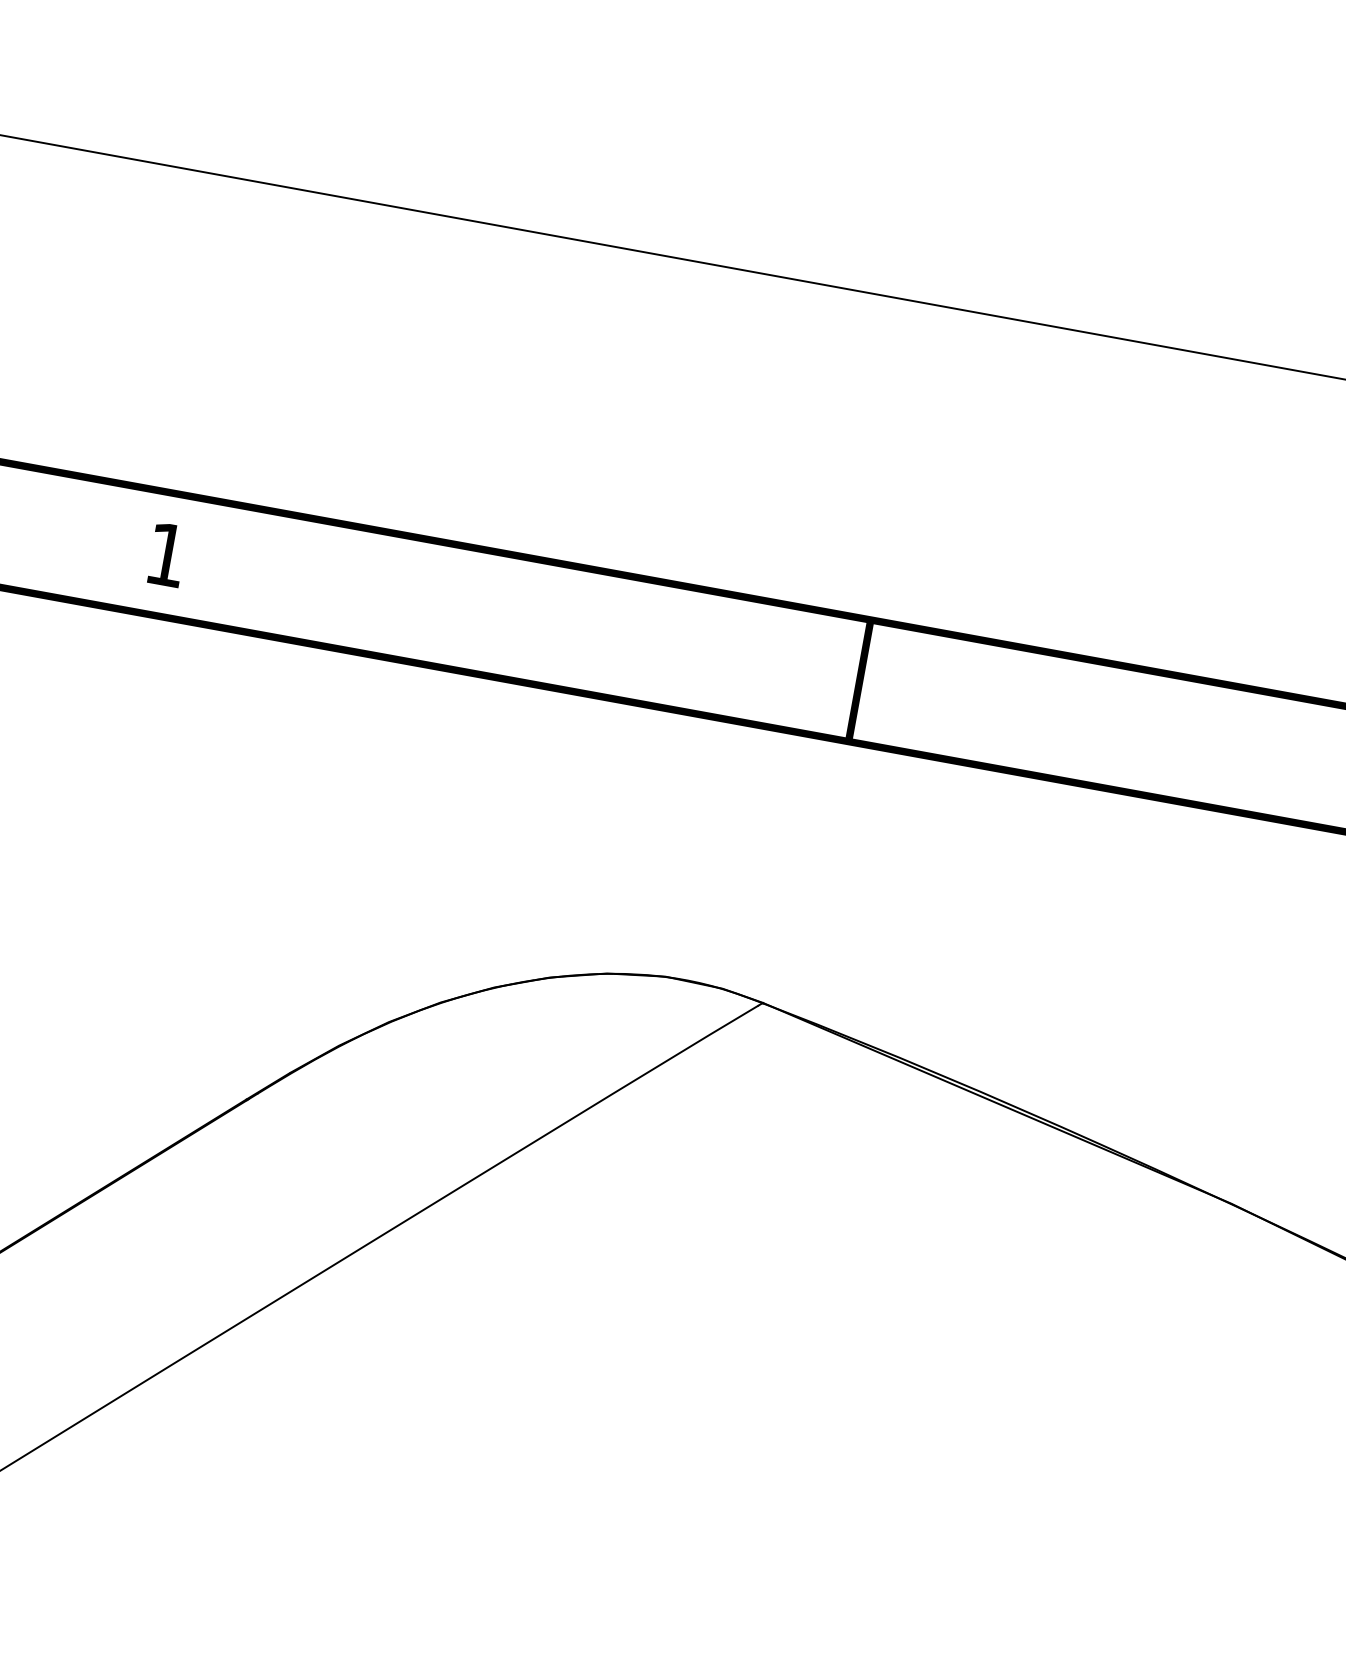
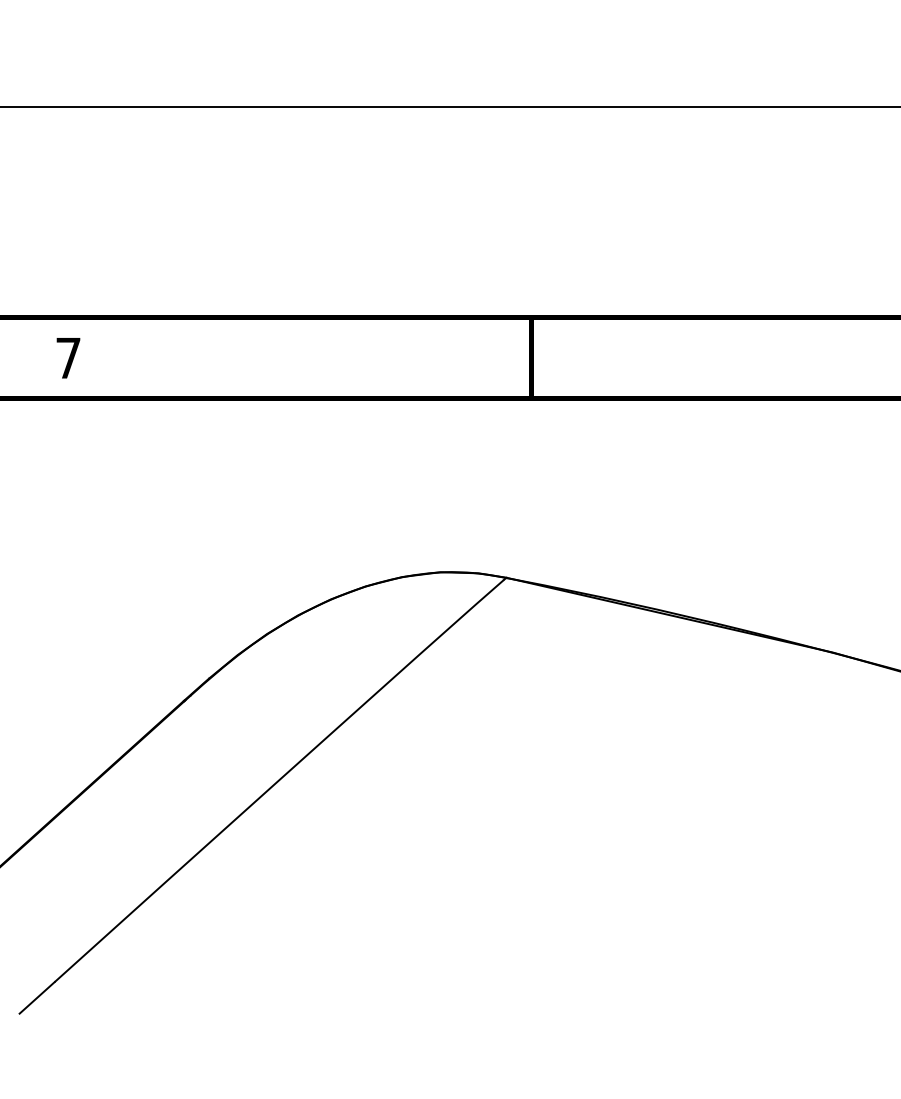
text: (166, 555) -> (68, 358), 1 -> 7

